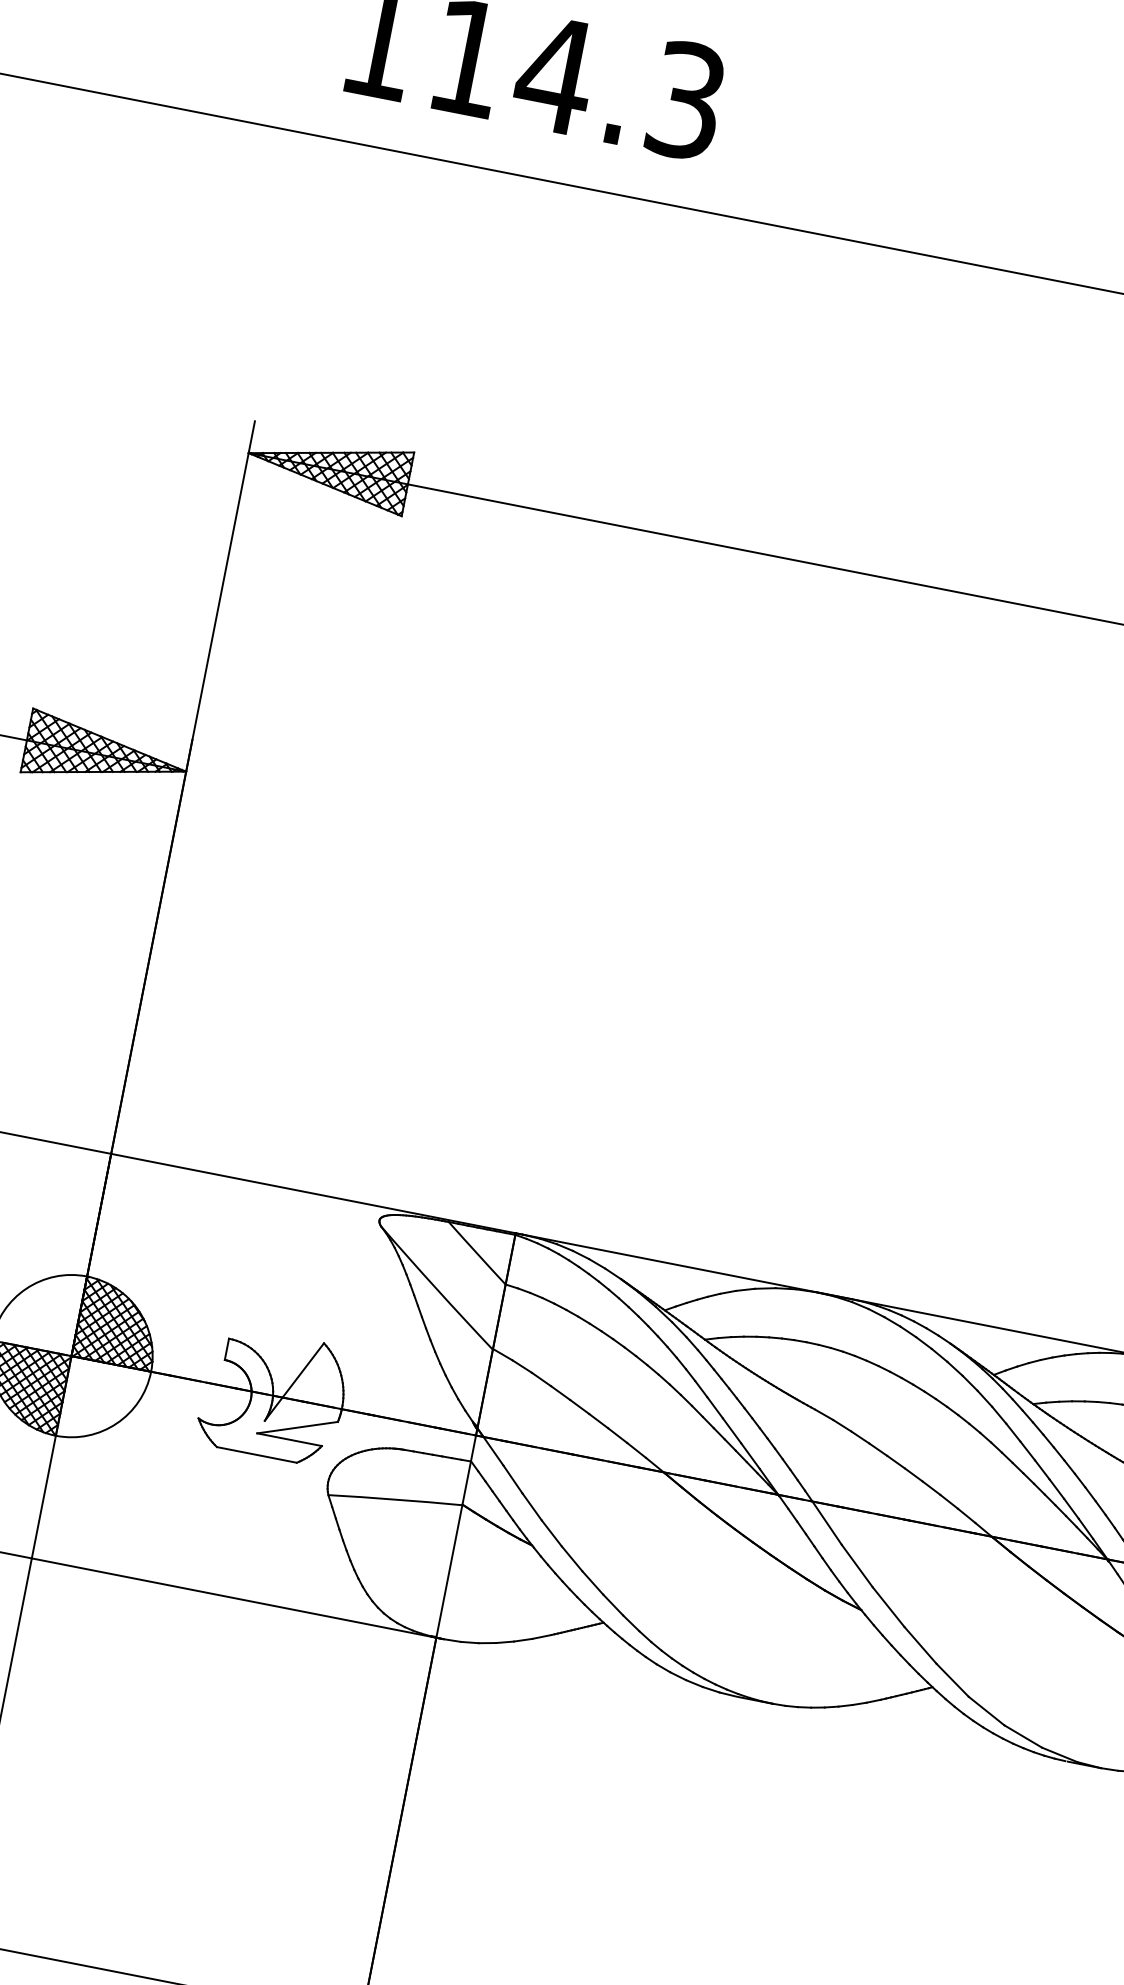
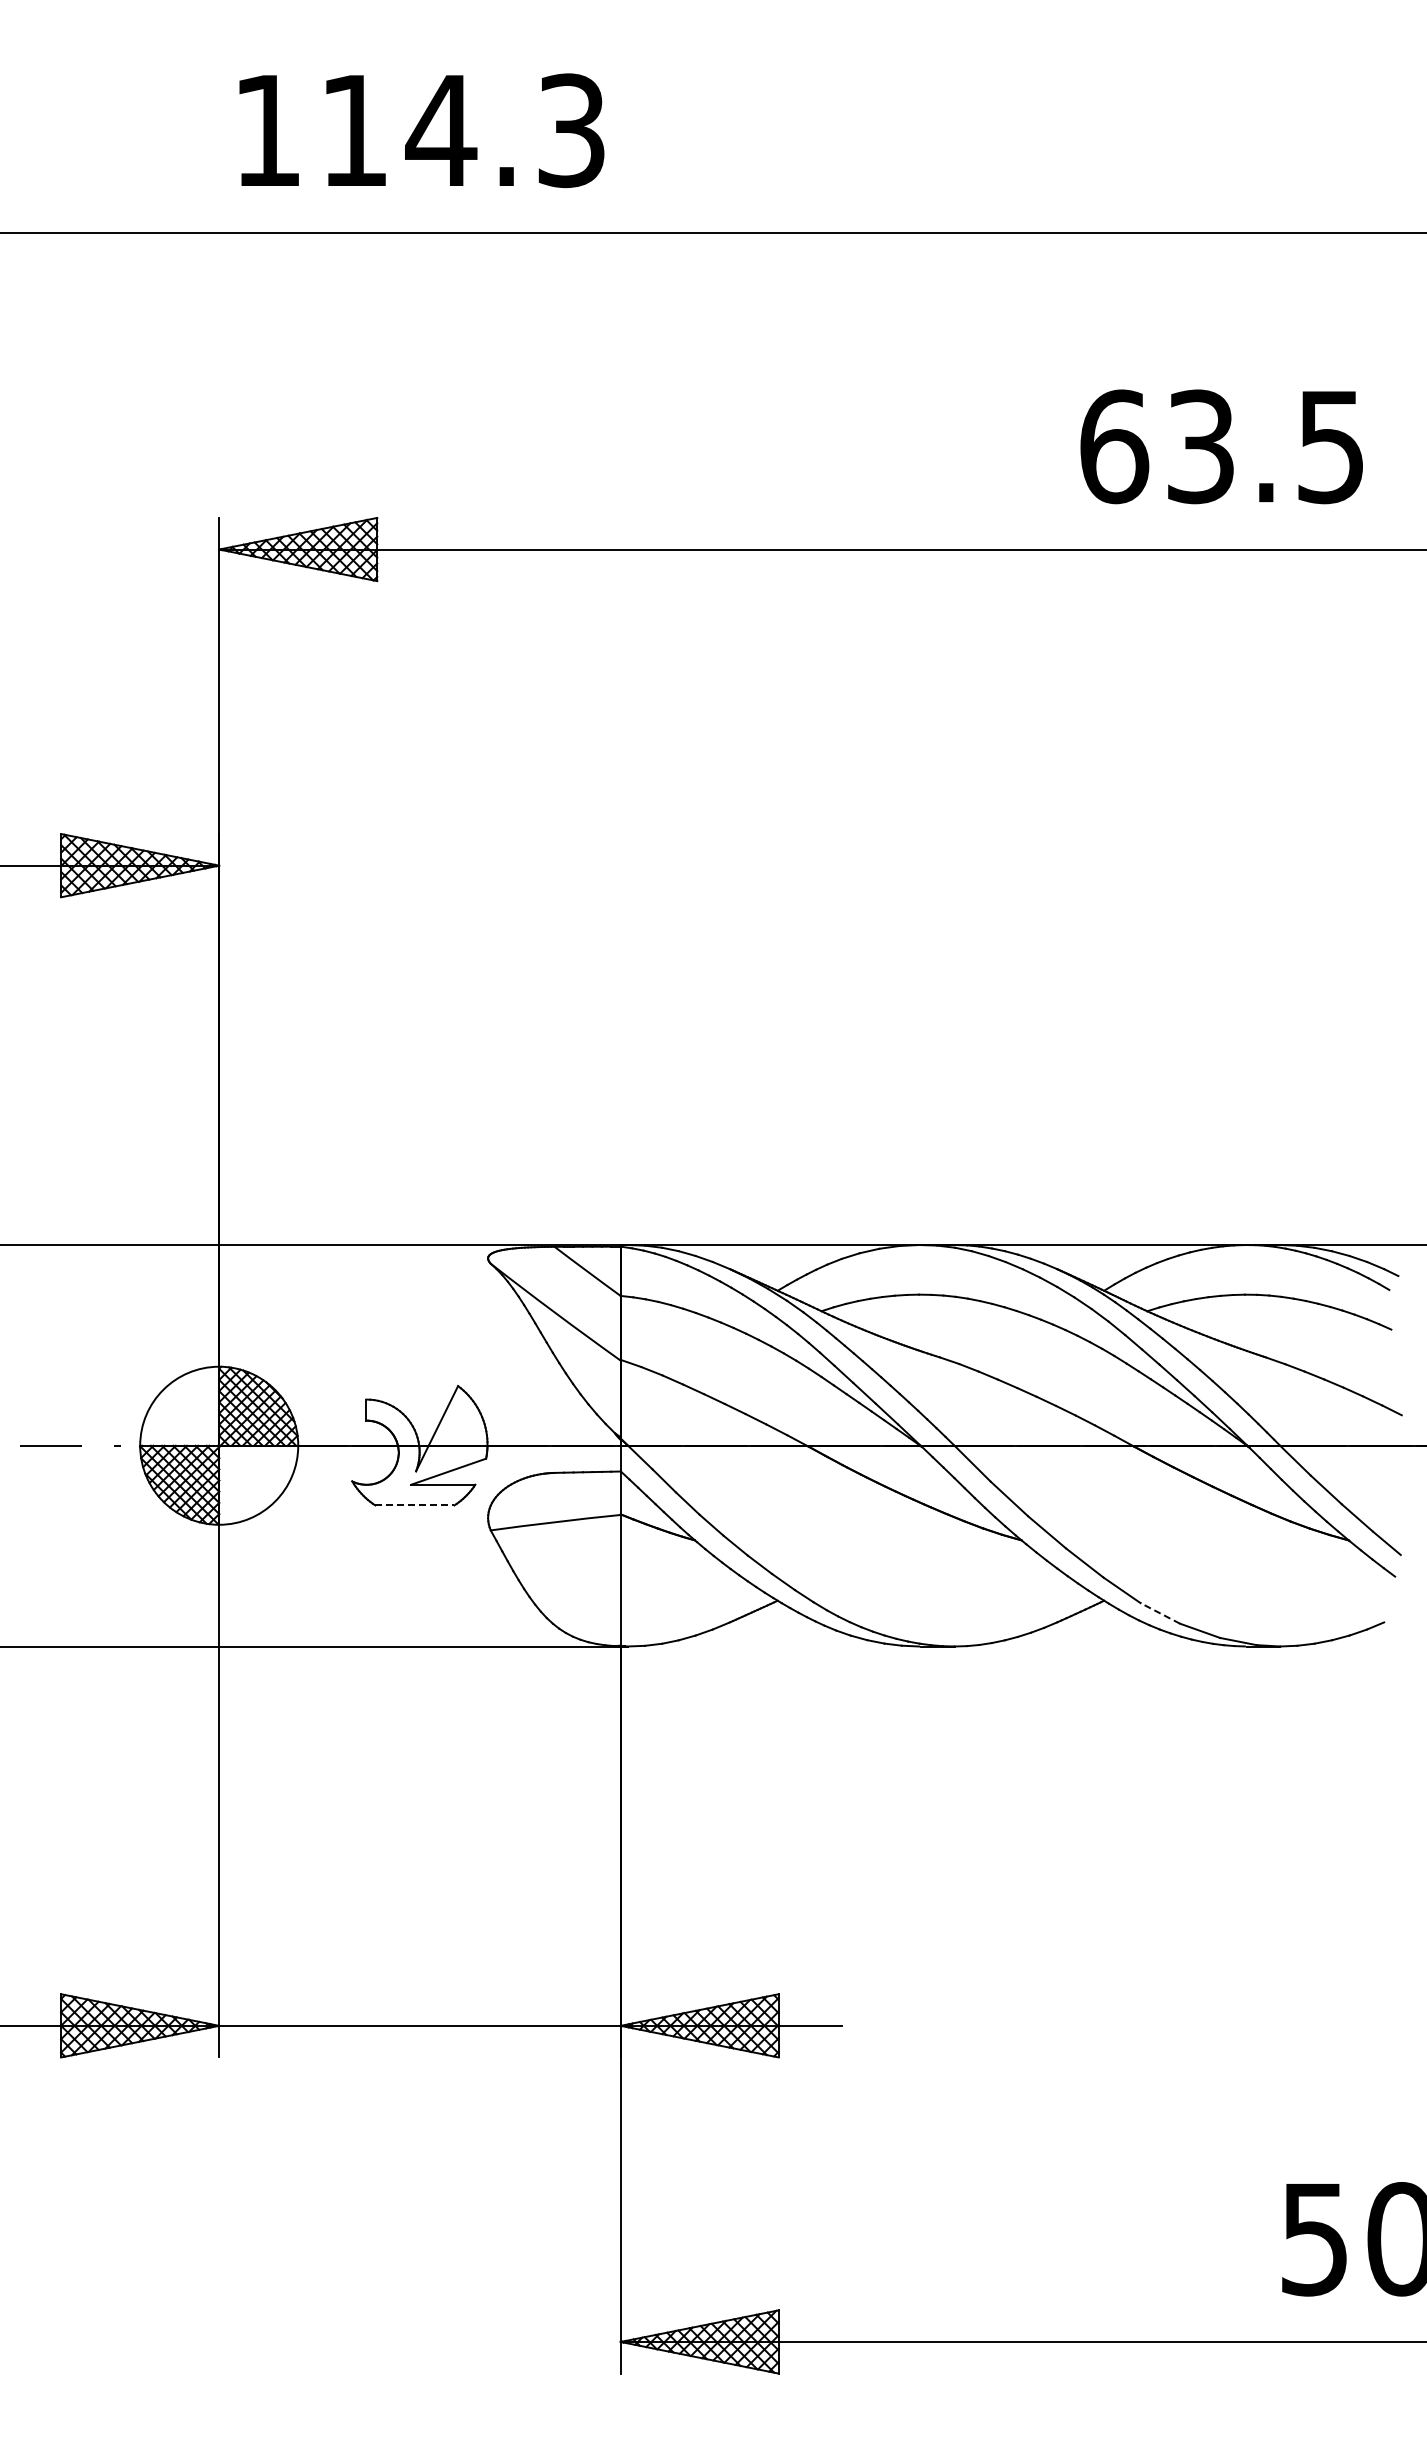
line: (256, 1454) -> (414, 1505), solid -> dashed
line: (985, 1711) -> (1159, 1613), solid -> dashed

